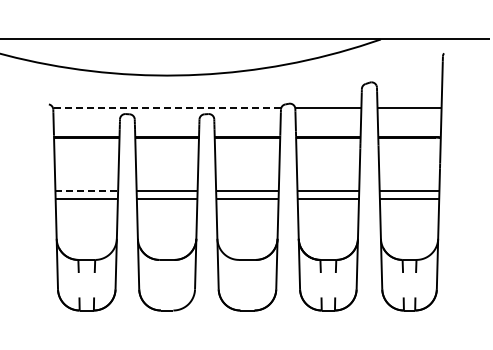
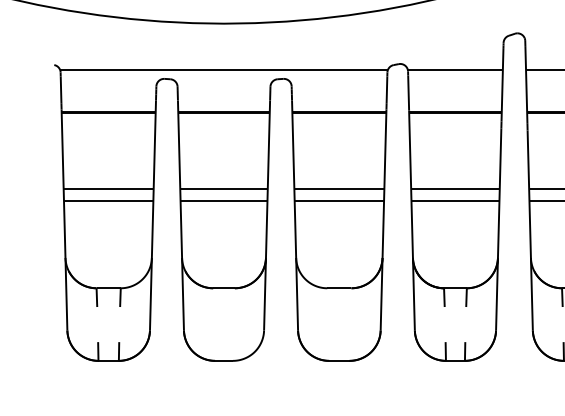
line: (166, 108) -> (223, 70), dashed -> solid
line: (87, 190) -> (109, 188), dashed -> solid

